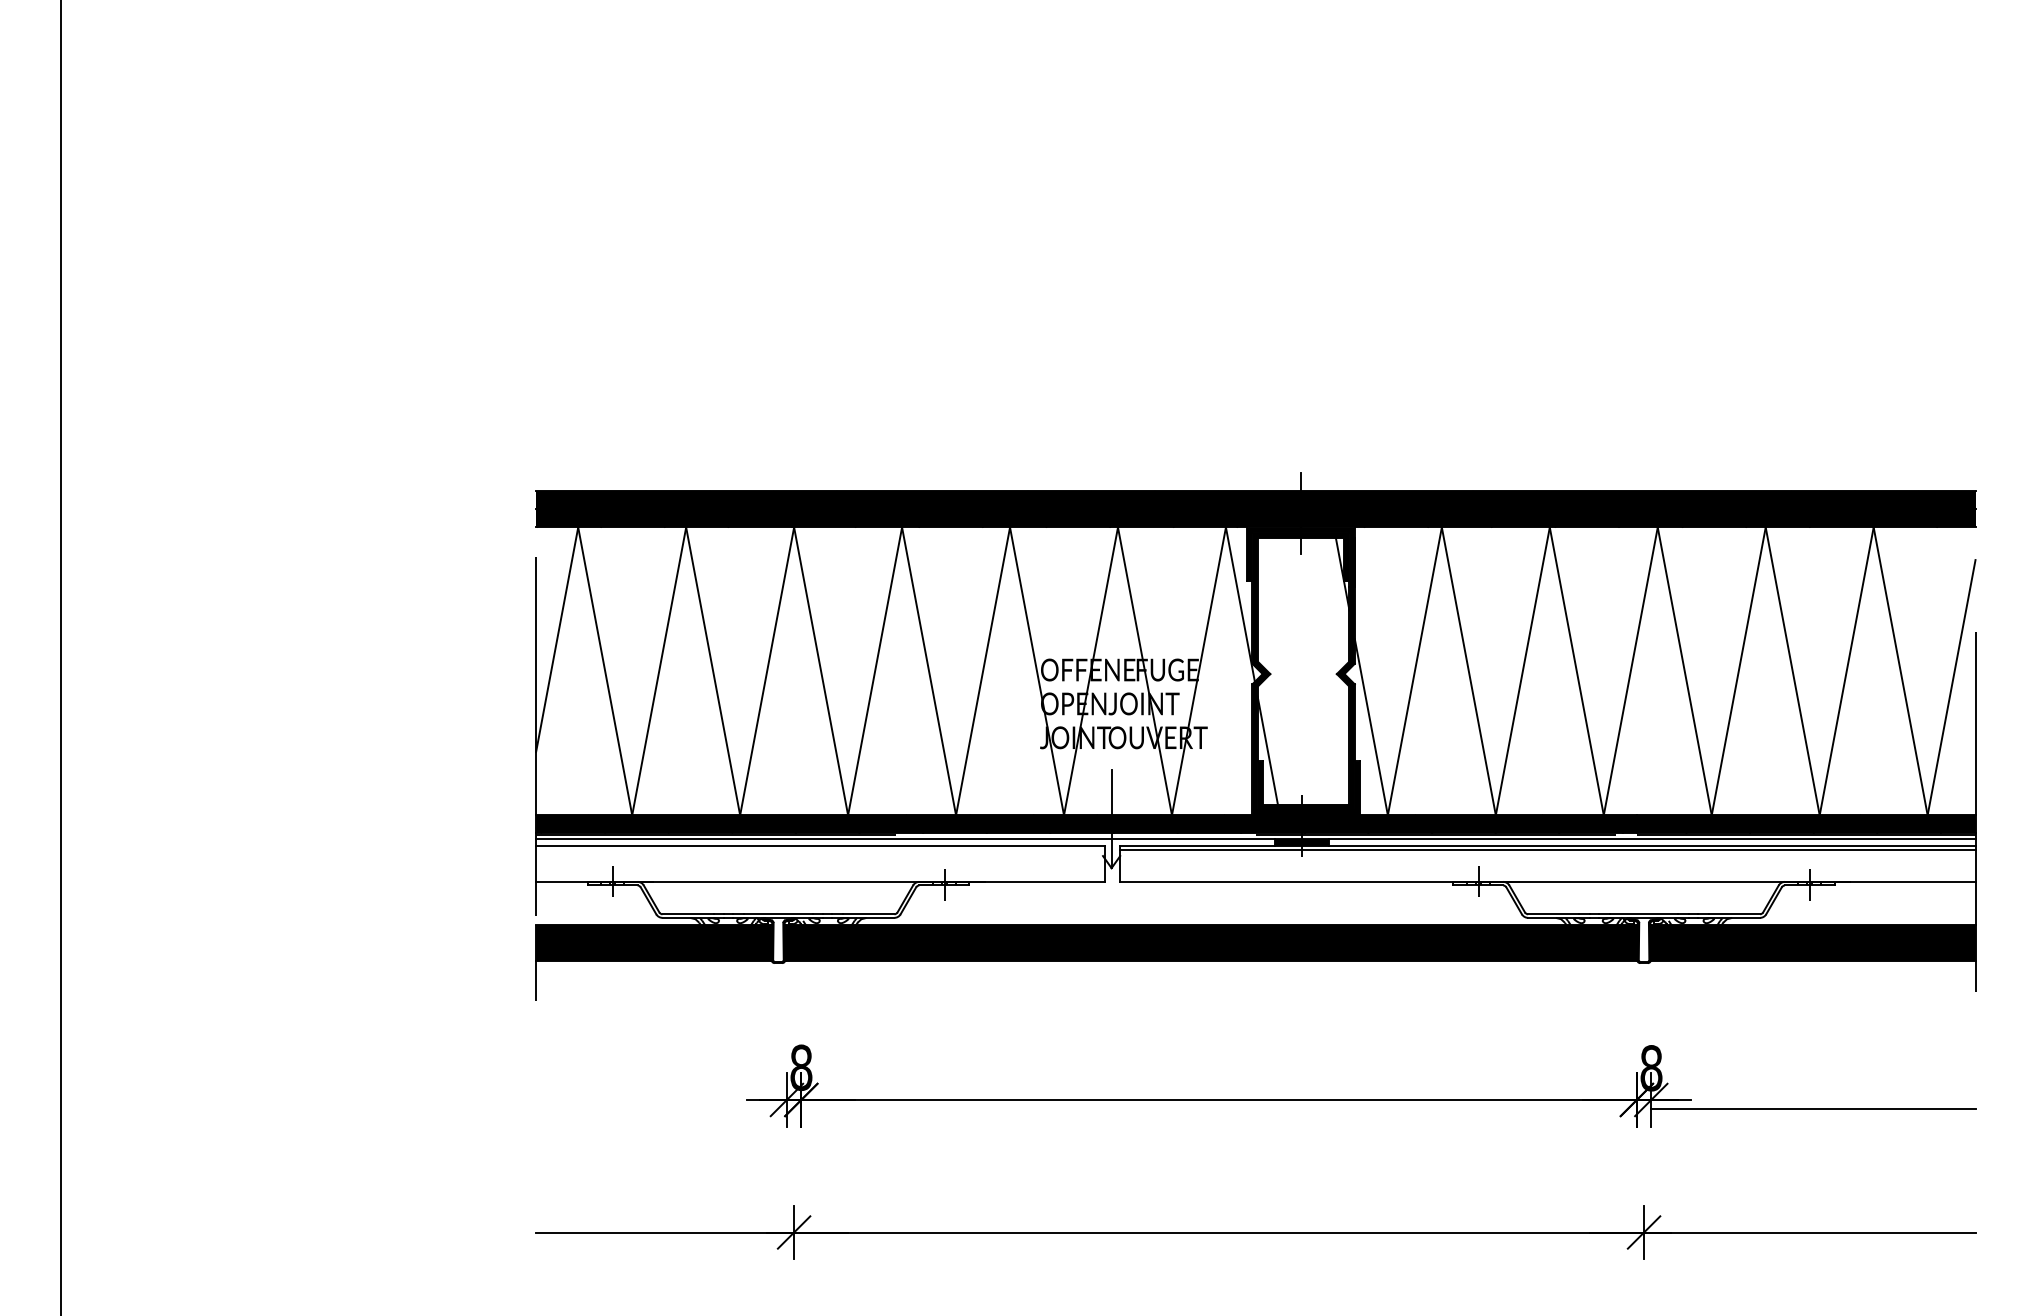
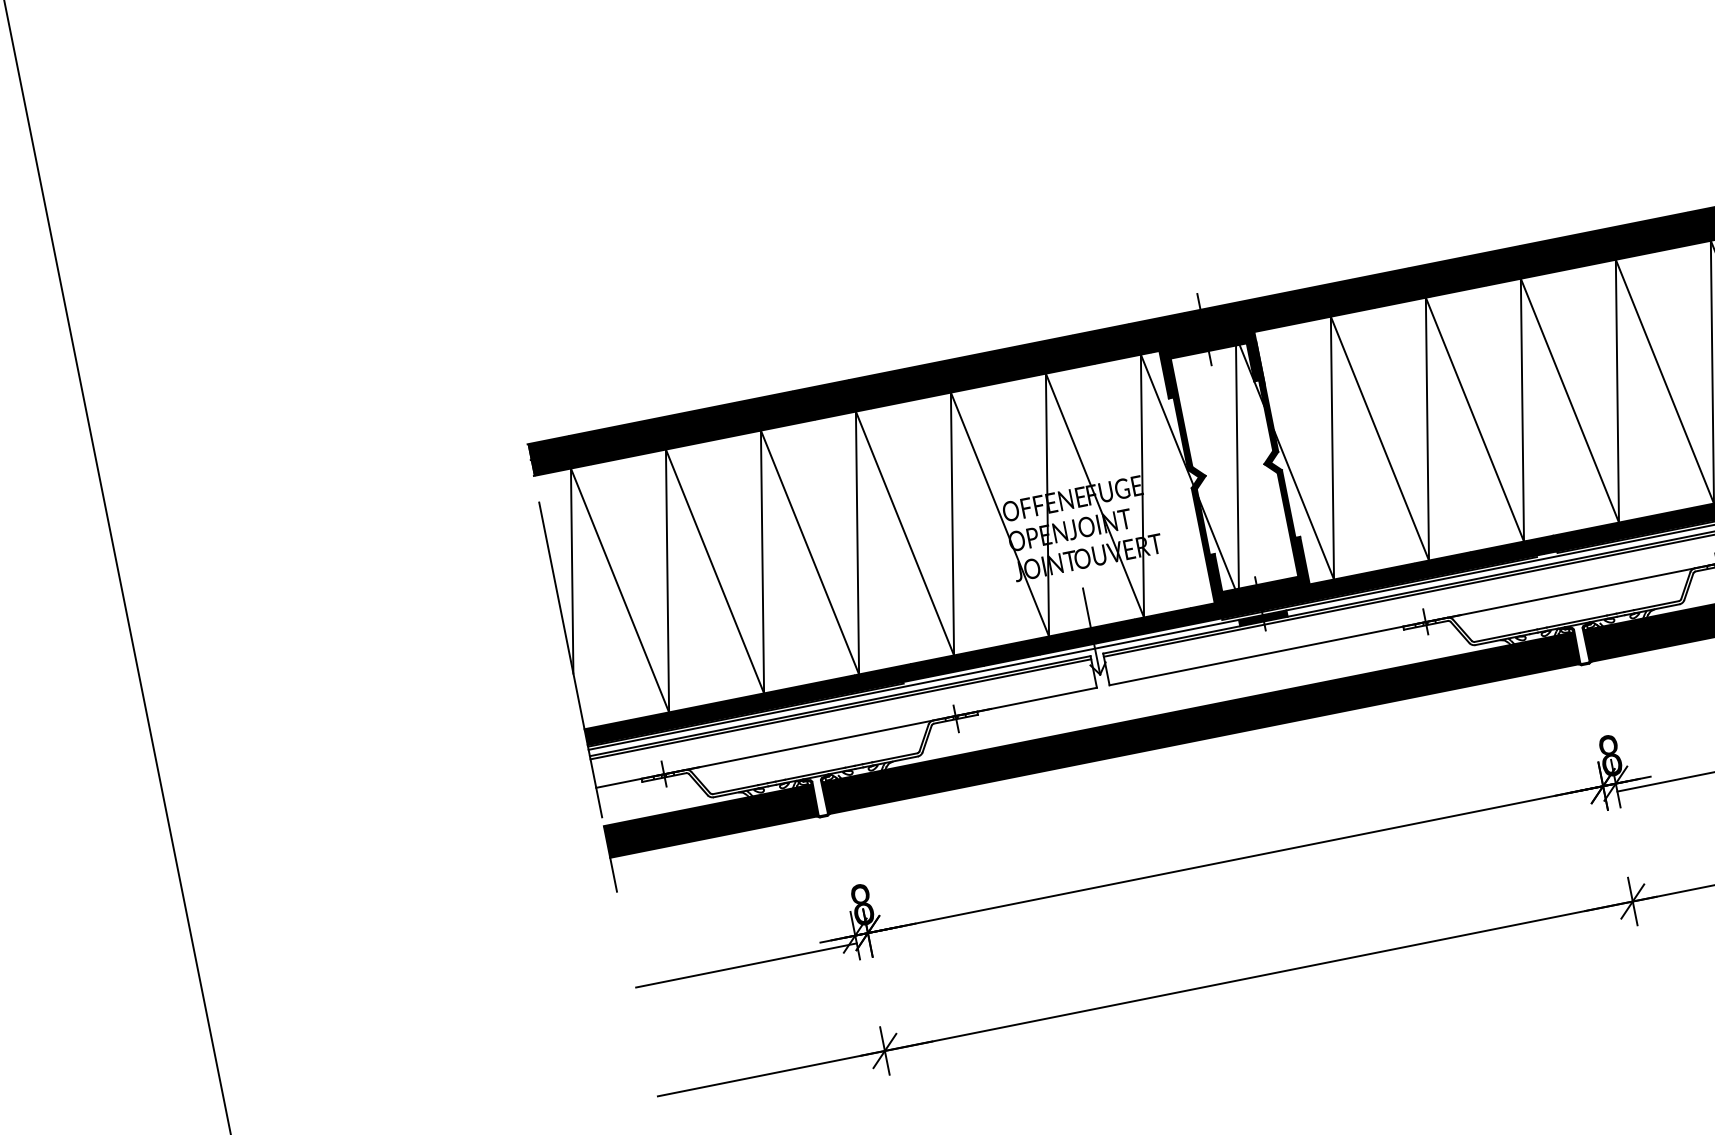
line: (1306, 671) -> (1237, 467), added
line: (820, 849) -> (840, 709), added
line: (661, 1108) -> (746, 965), added

